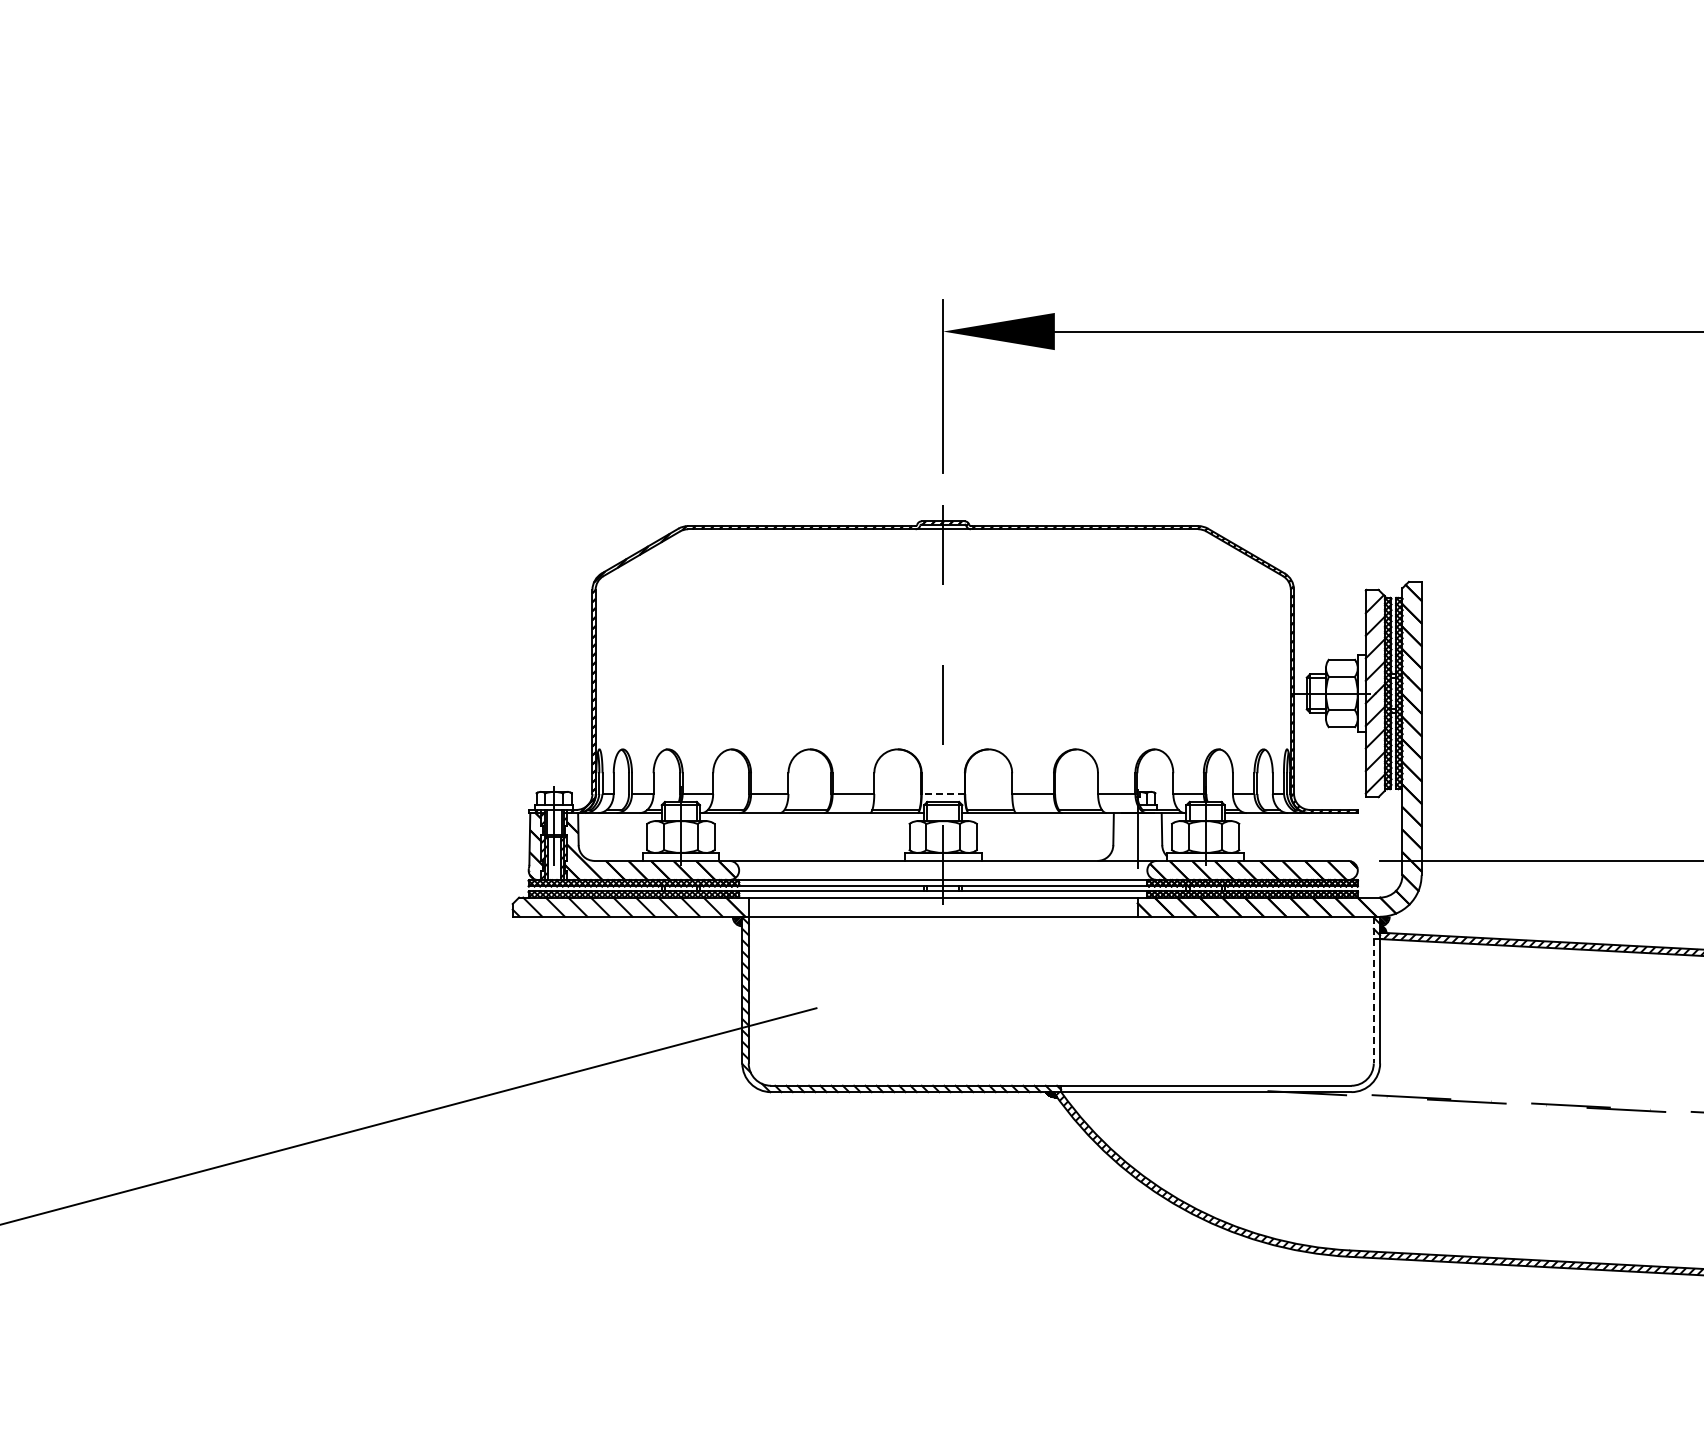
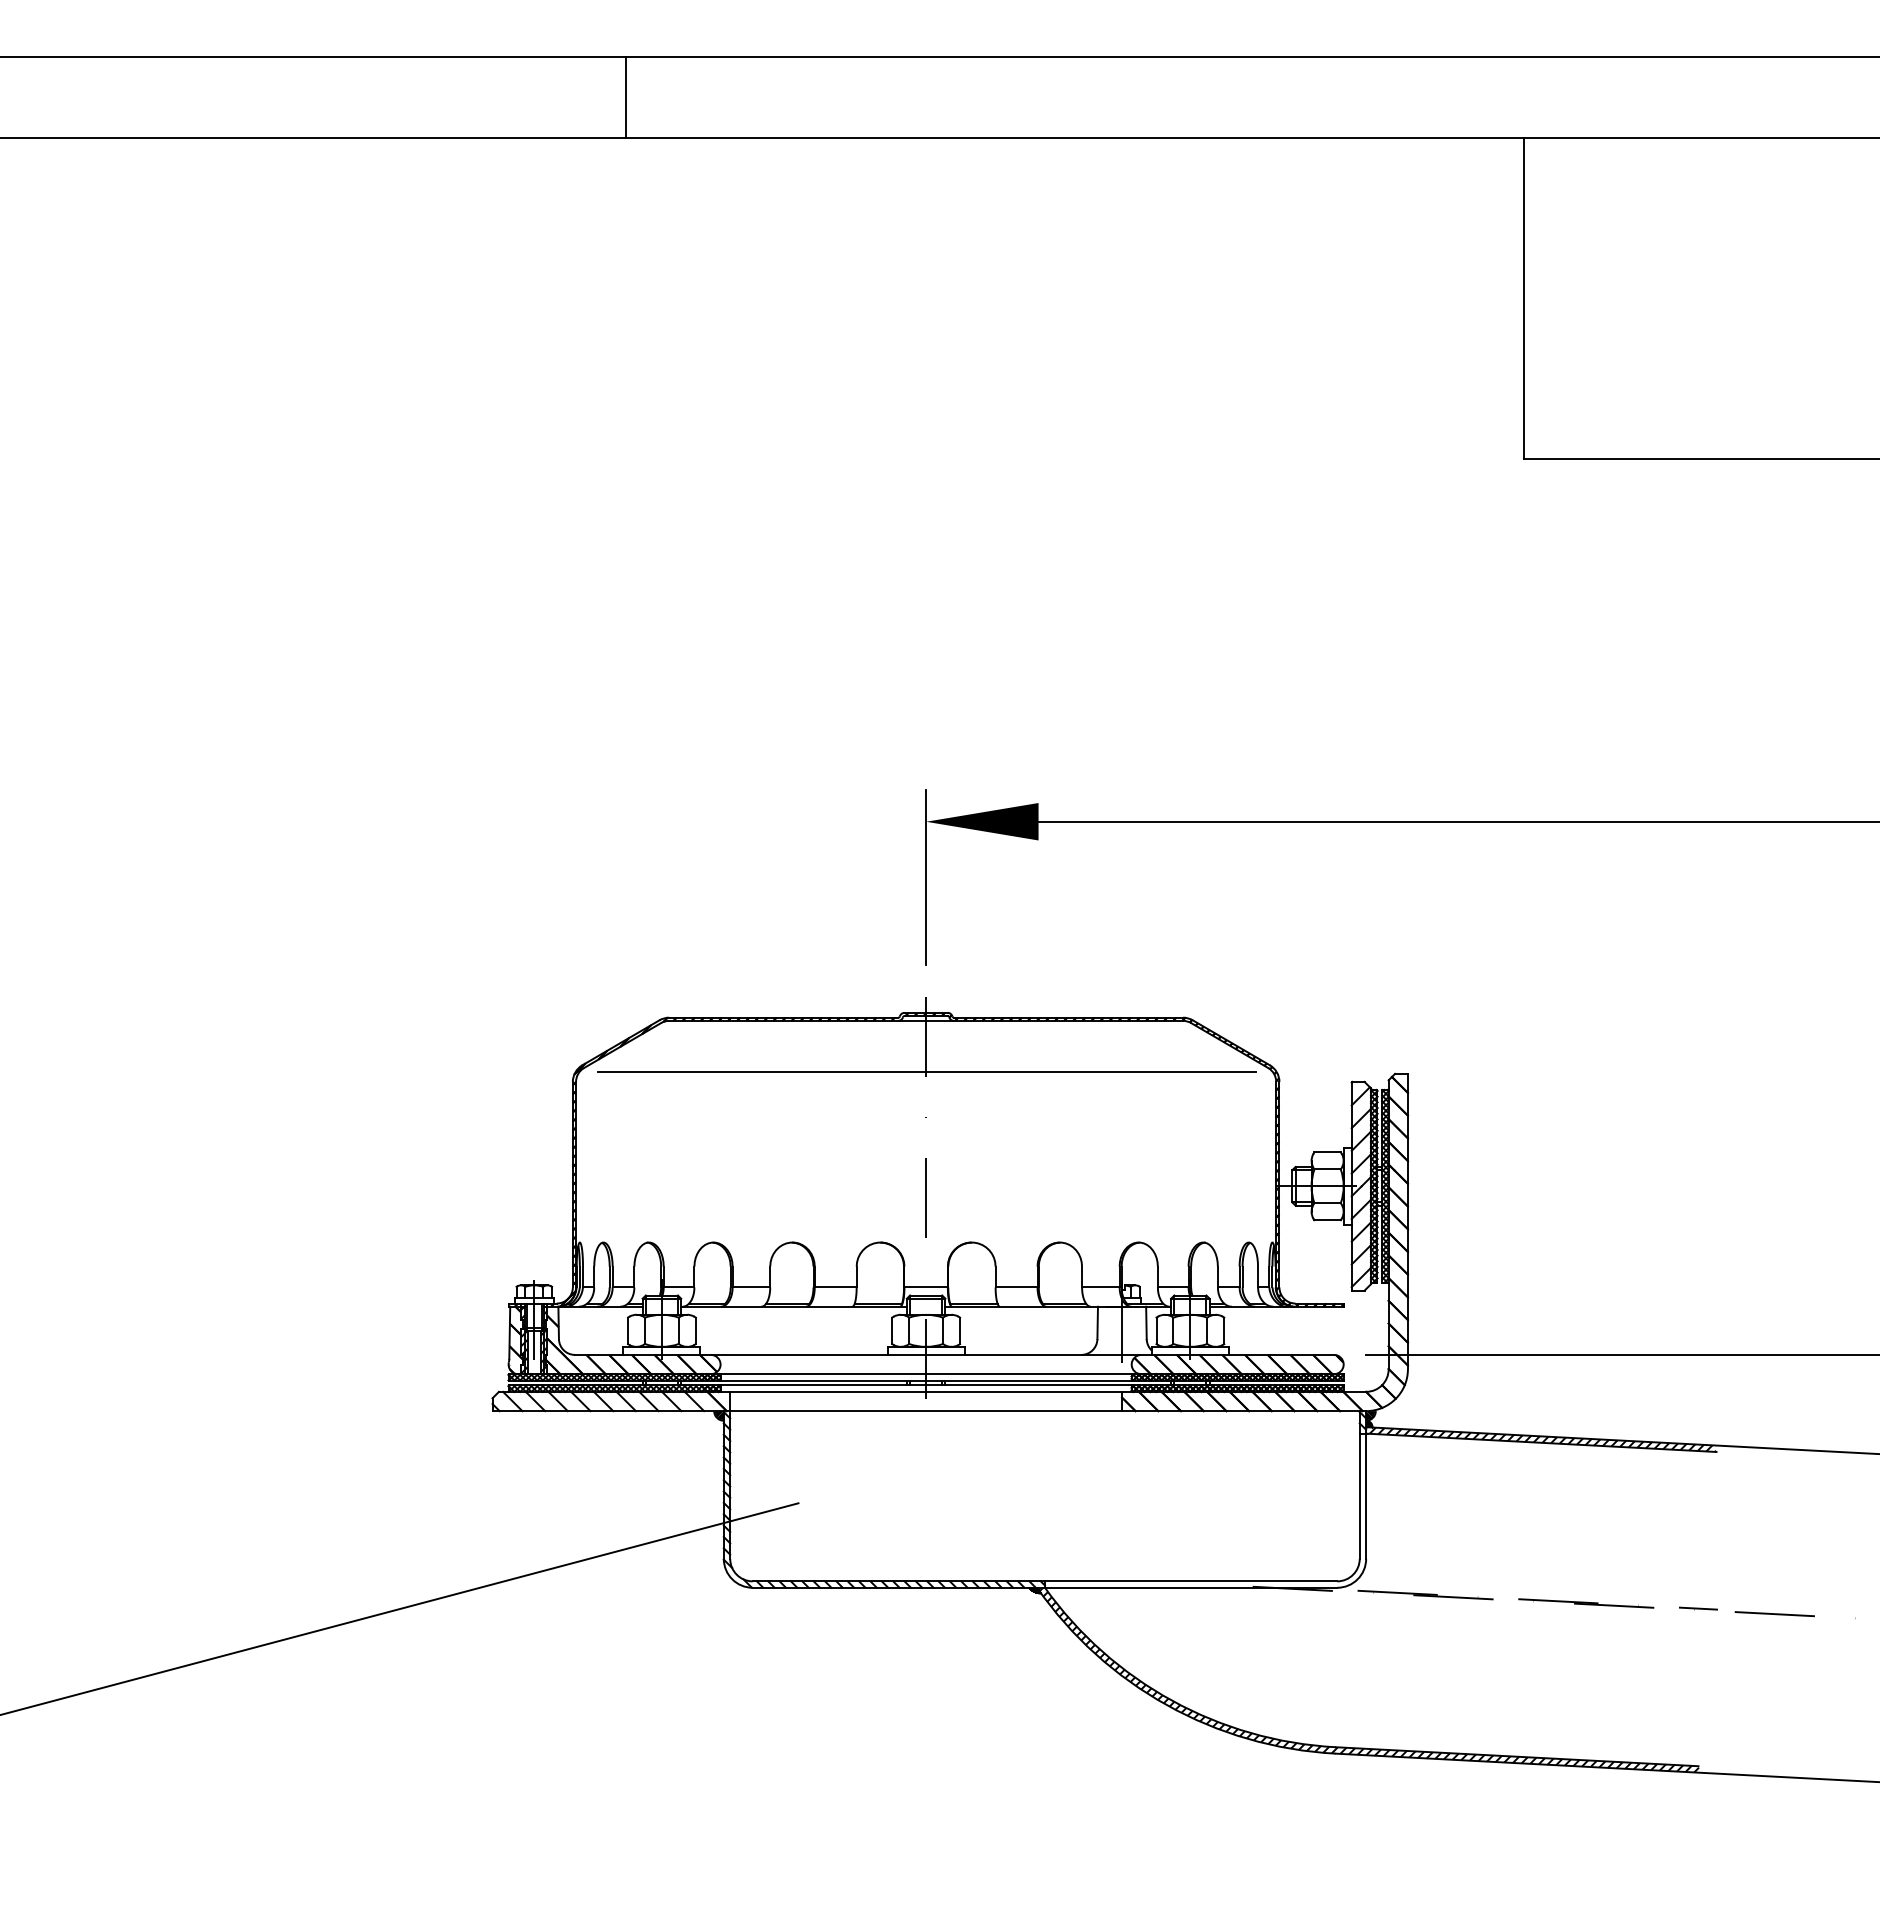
line: (943, 580) -> (926, 1072), added
line: (943, 793) -> (926, 1287), dashed -> solid
line: (1373, 990) -> (1359, 1485), dashed -> solid

